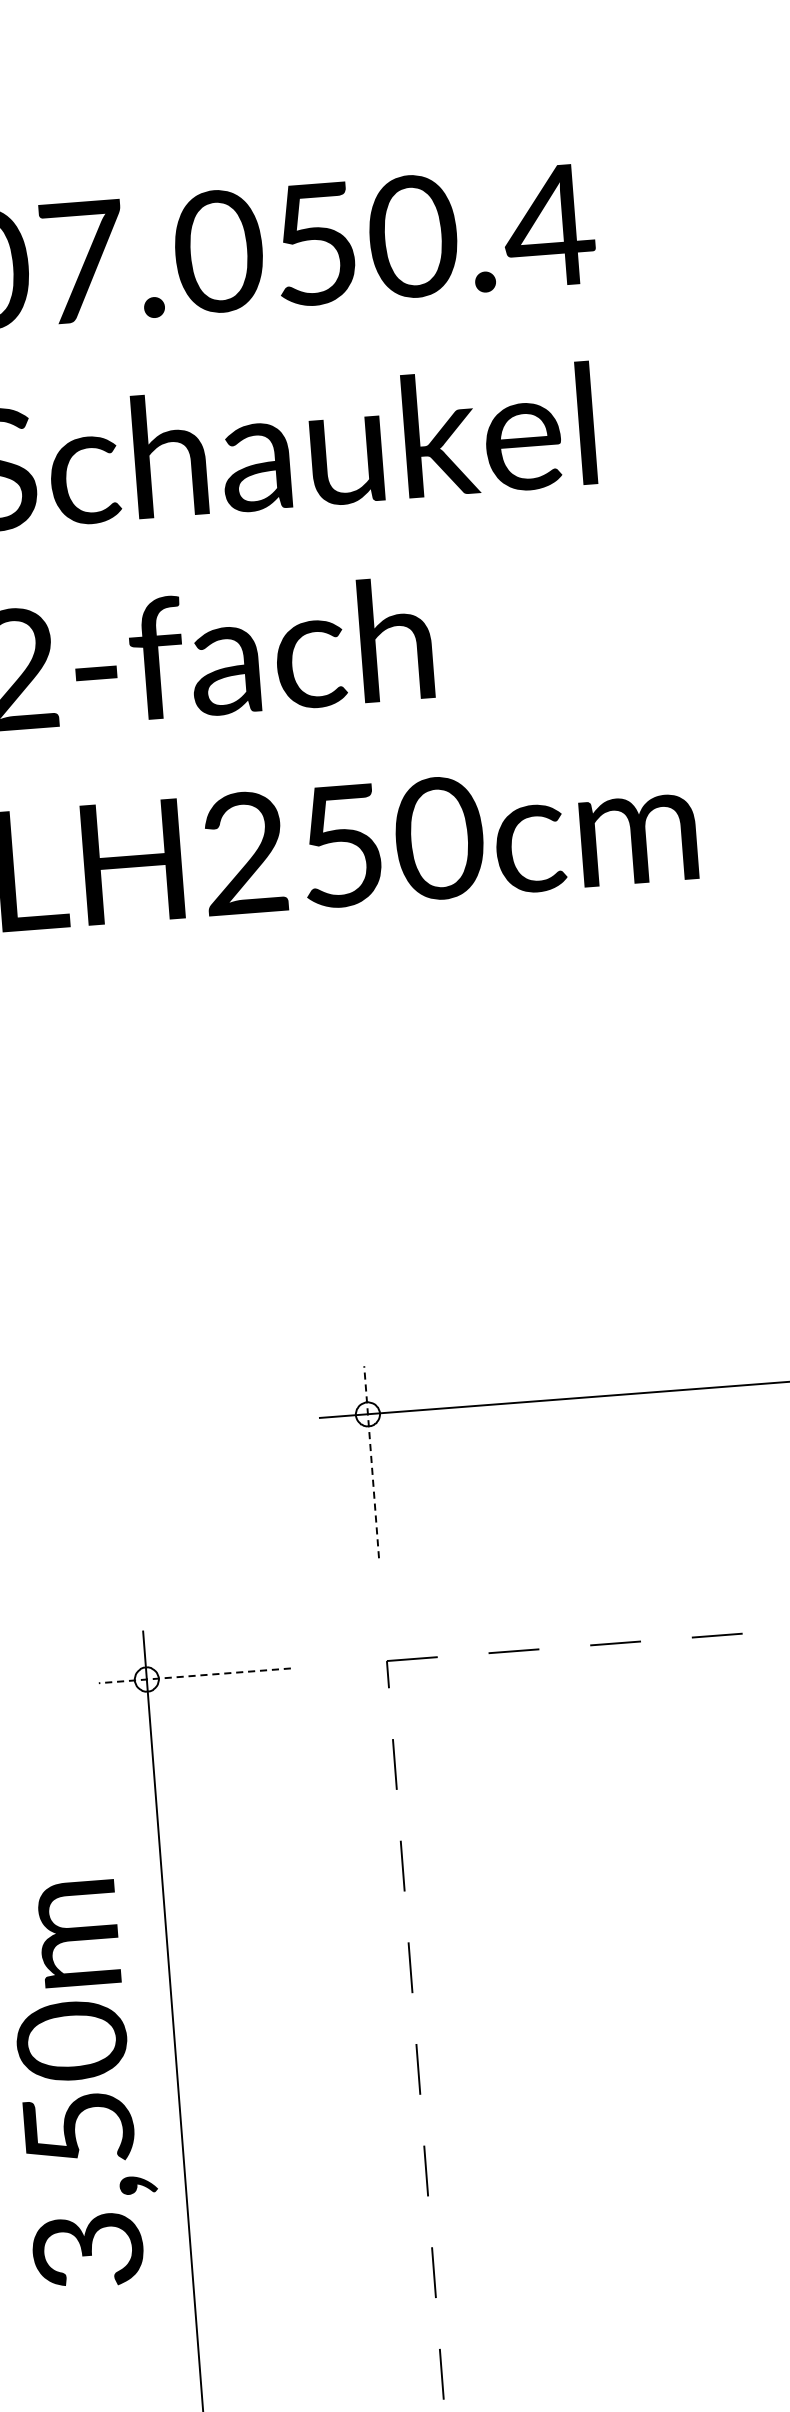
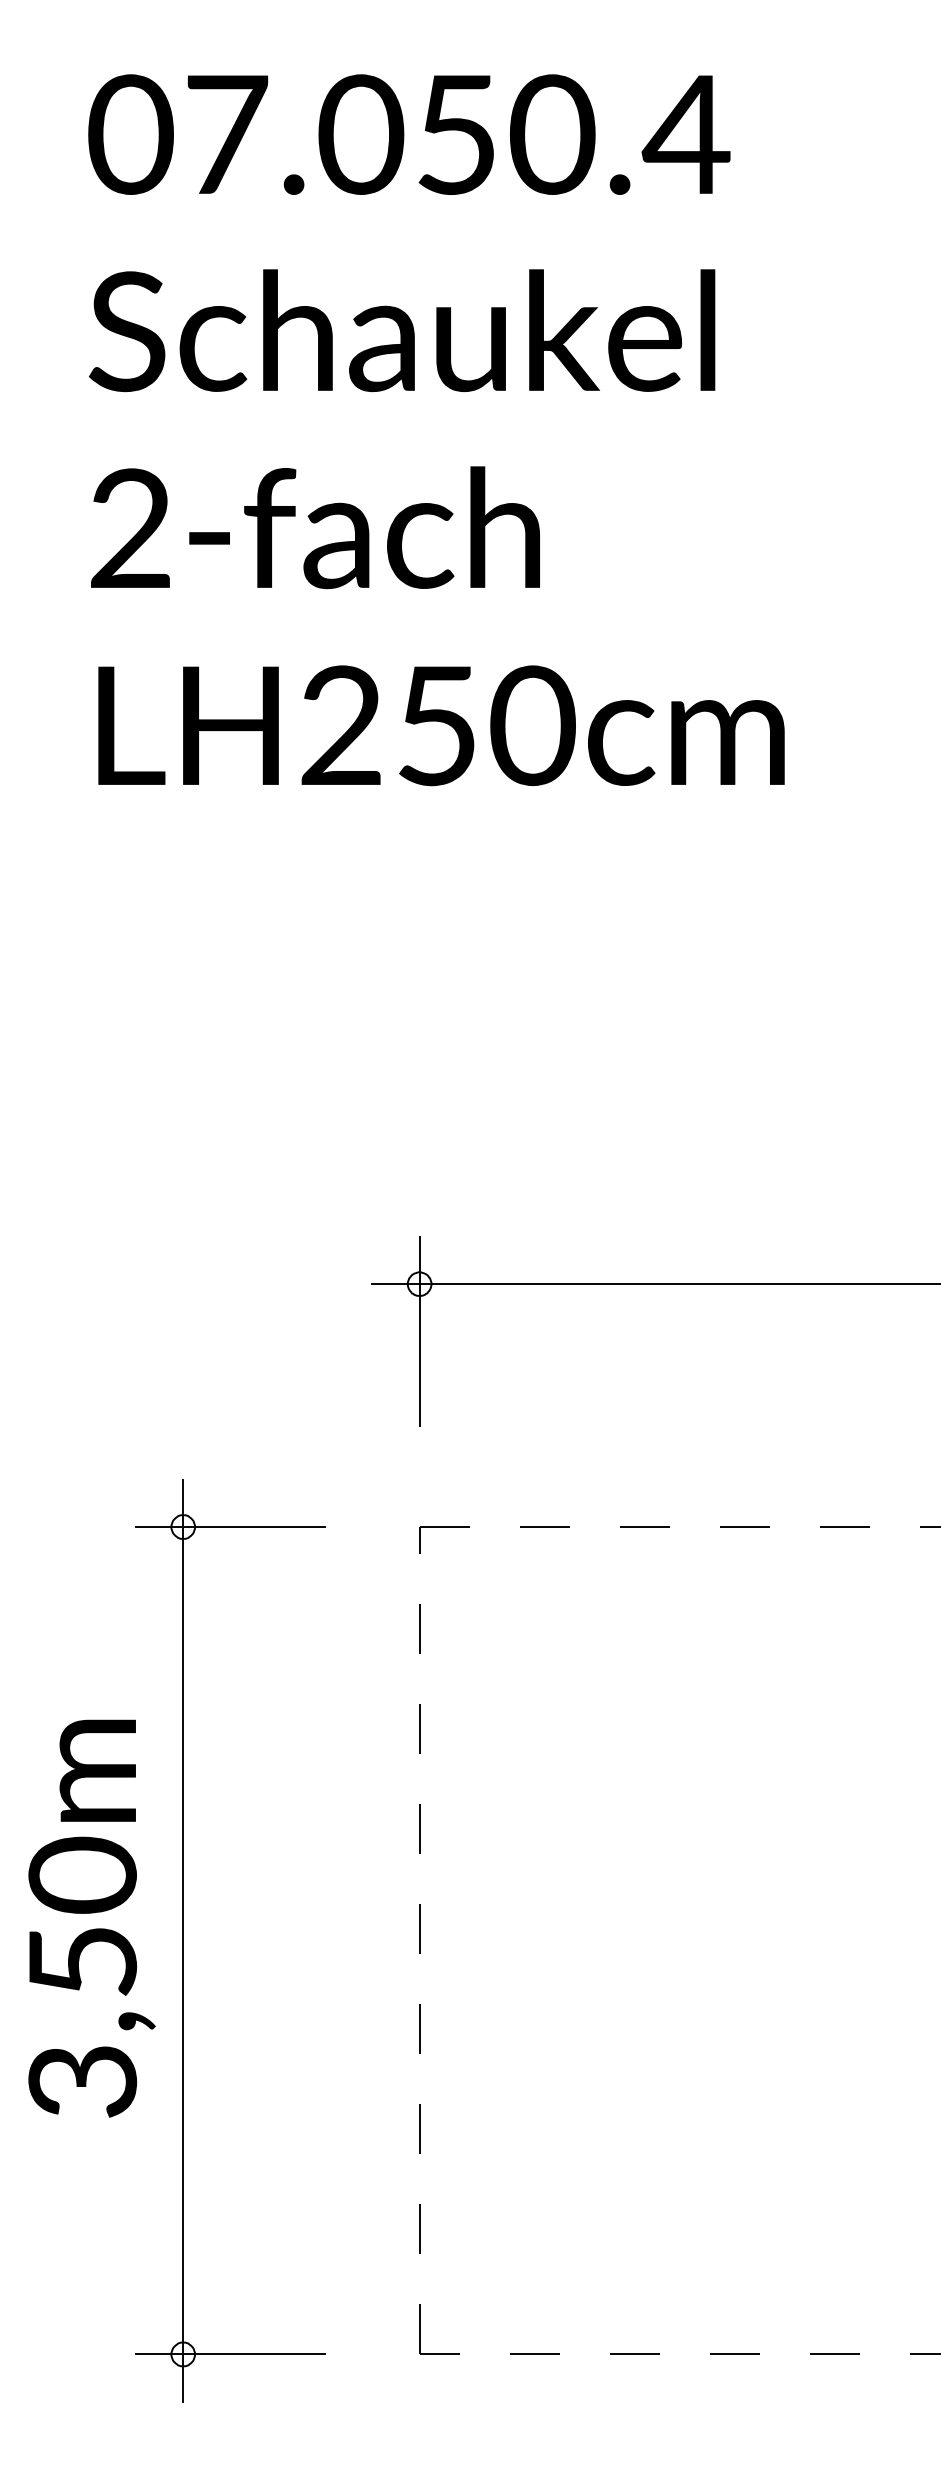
line: (371, 1462) -> (419, 1331), dashed -> solid
line: (194, 1676) -> (230, 1527), dashed -> solid

